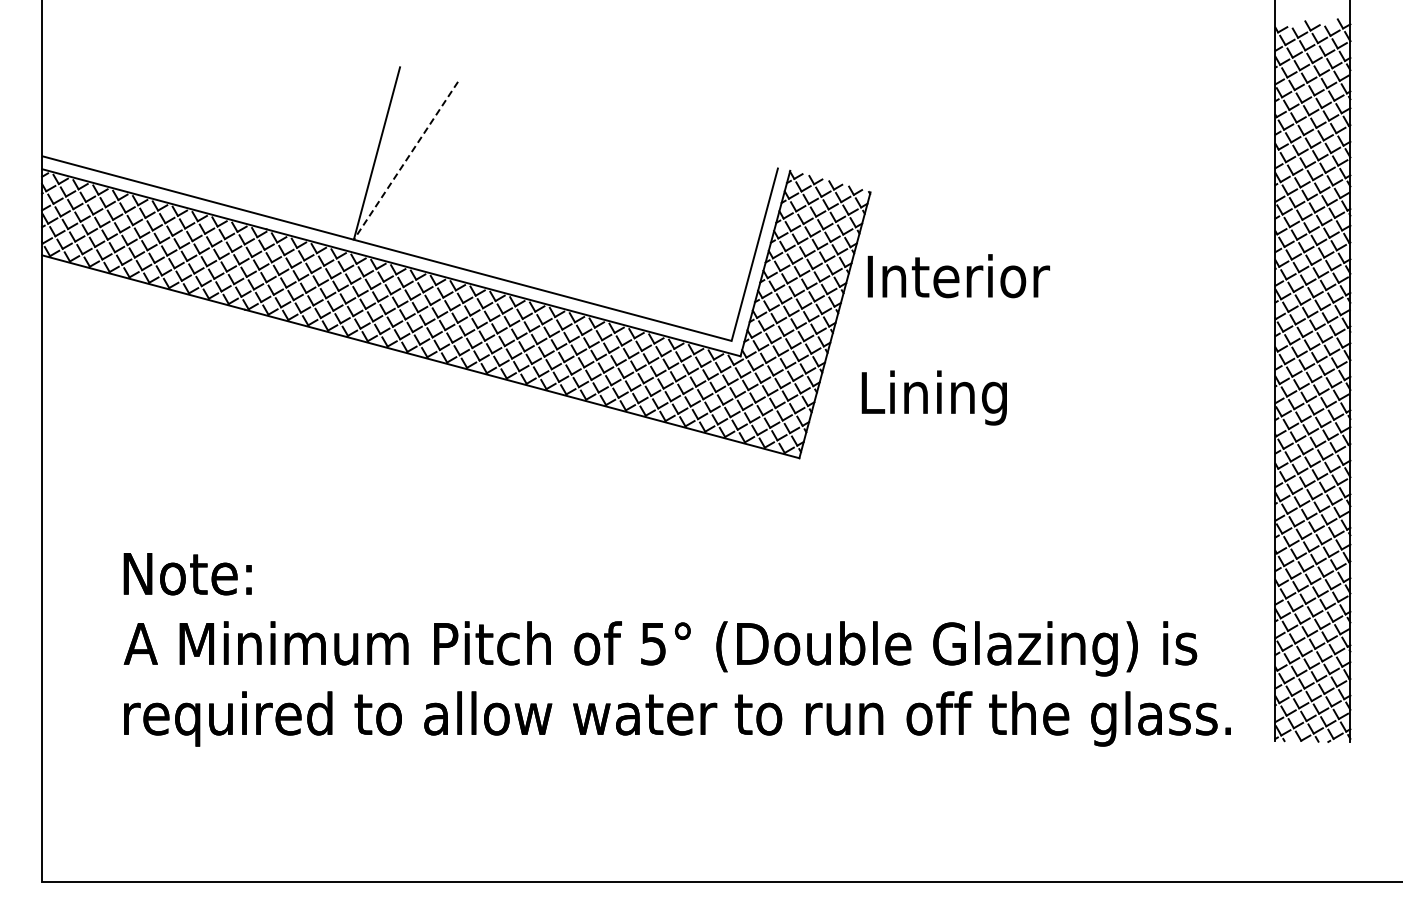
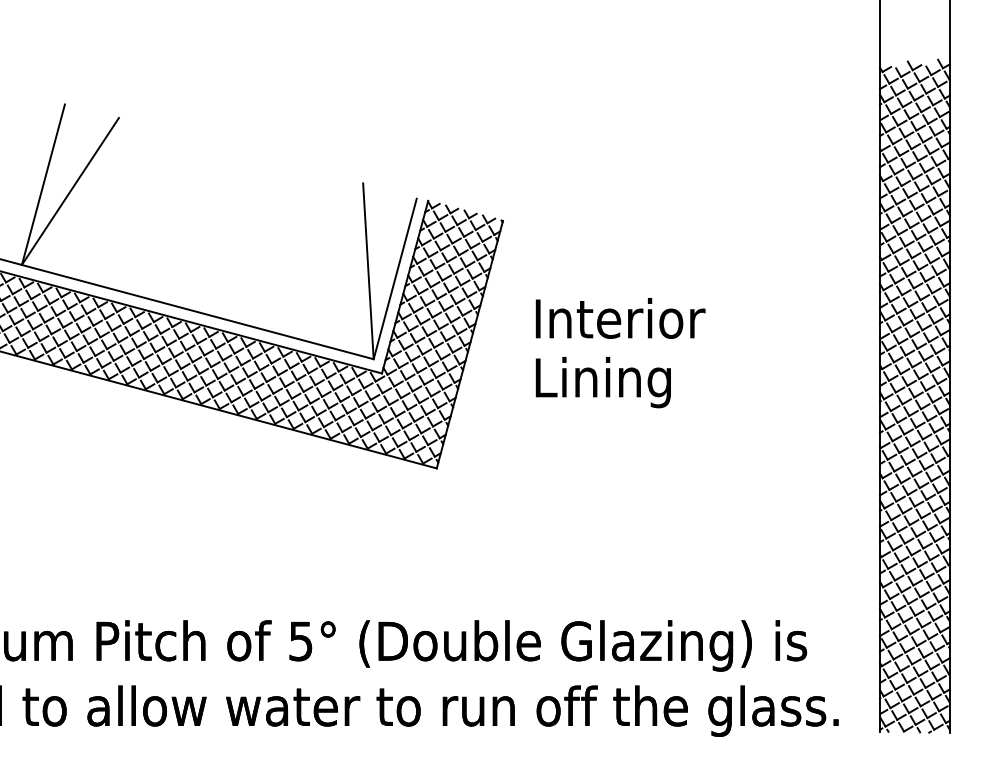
line: (405, 160) -> (70, 191), dashed -> solid
line: (725, 246) -> (367, 271), added
text: (958, 276) -> (620, 318), moved
text: (933, 397) -> (602, 382), moved

